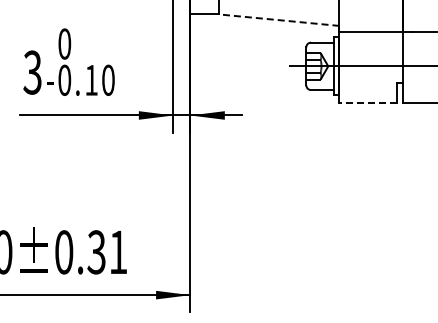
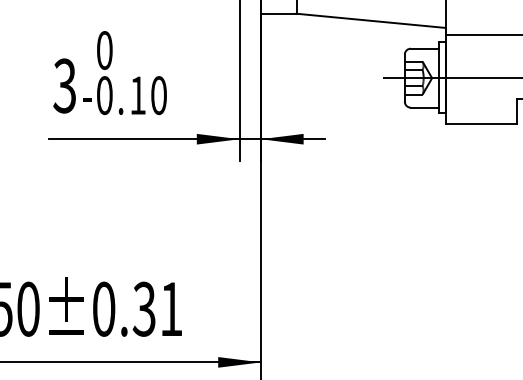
line: (278, 20) -> (370, 21), dashed -> solid
line: (368, 103) -> (482, 124), dashed -> solid

